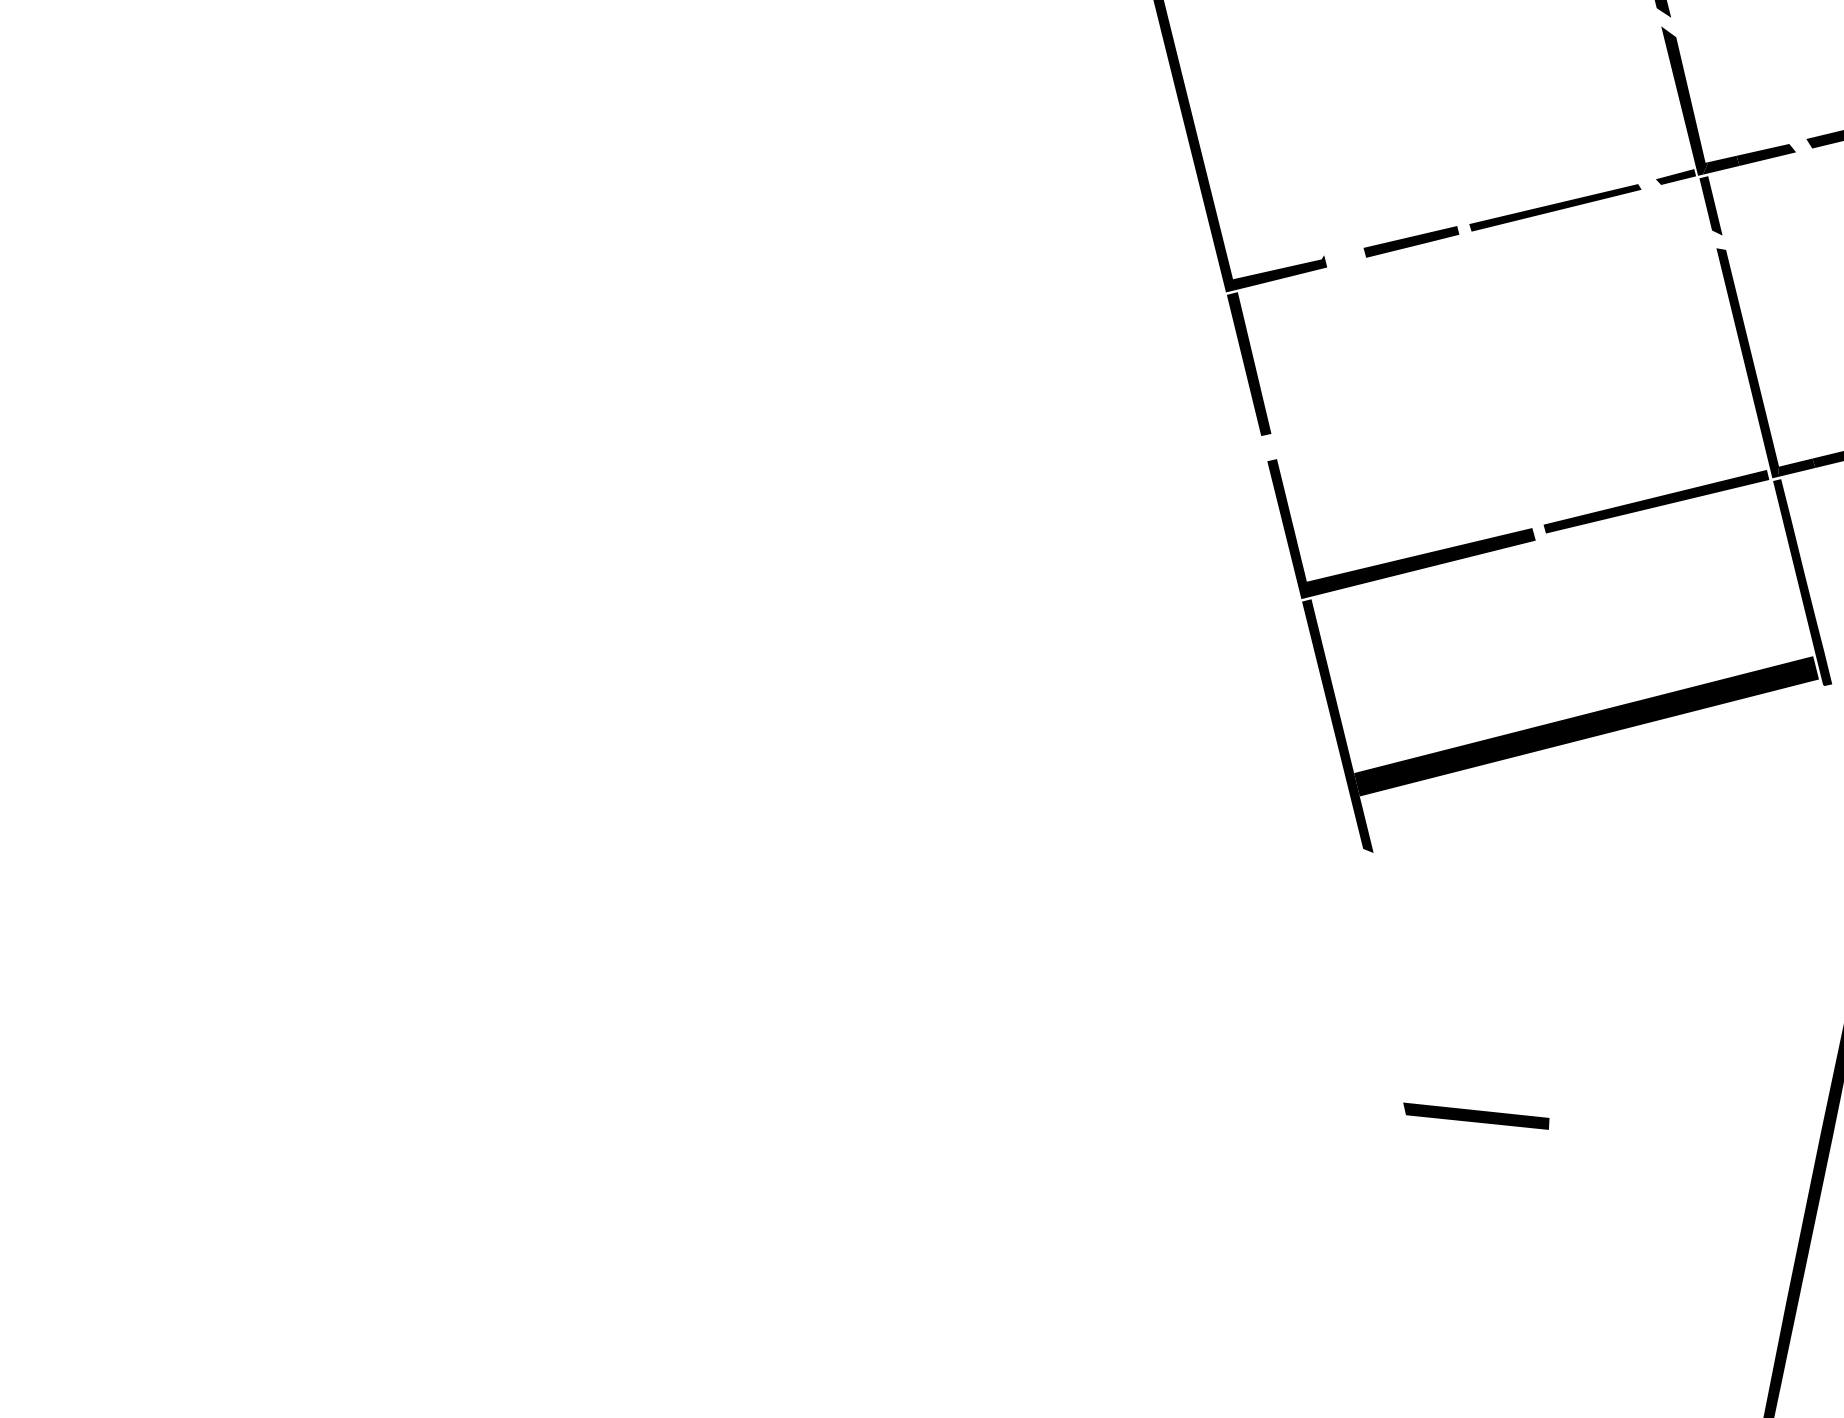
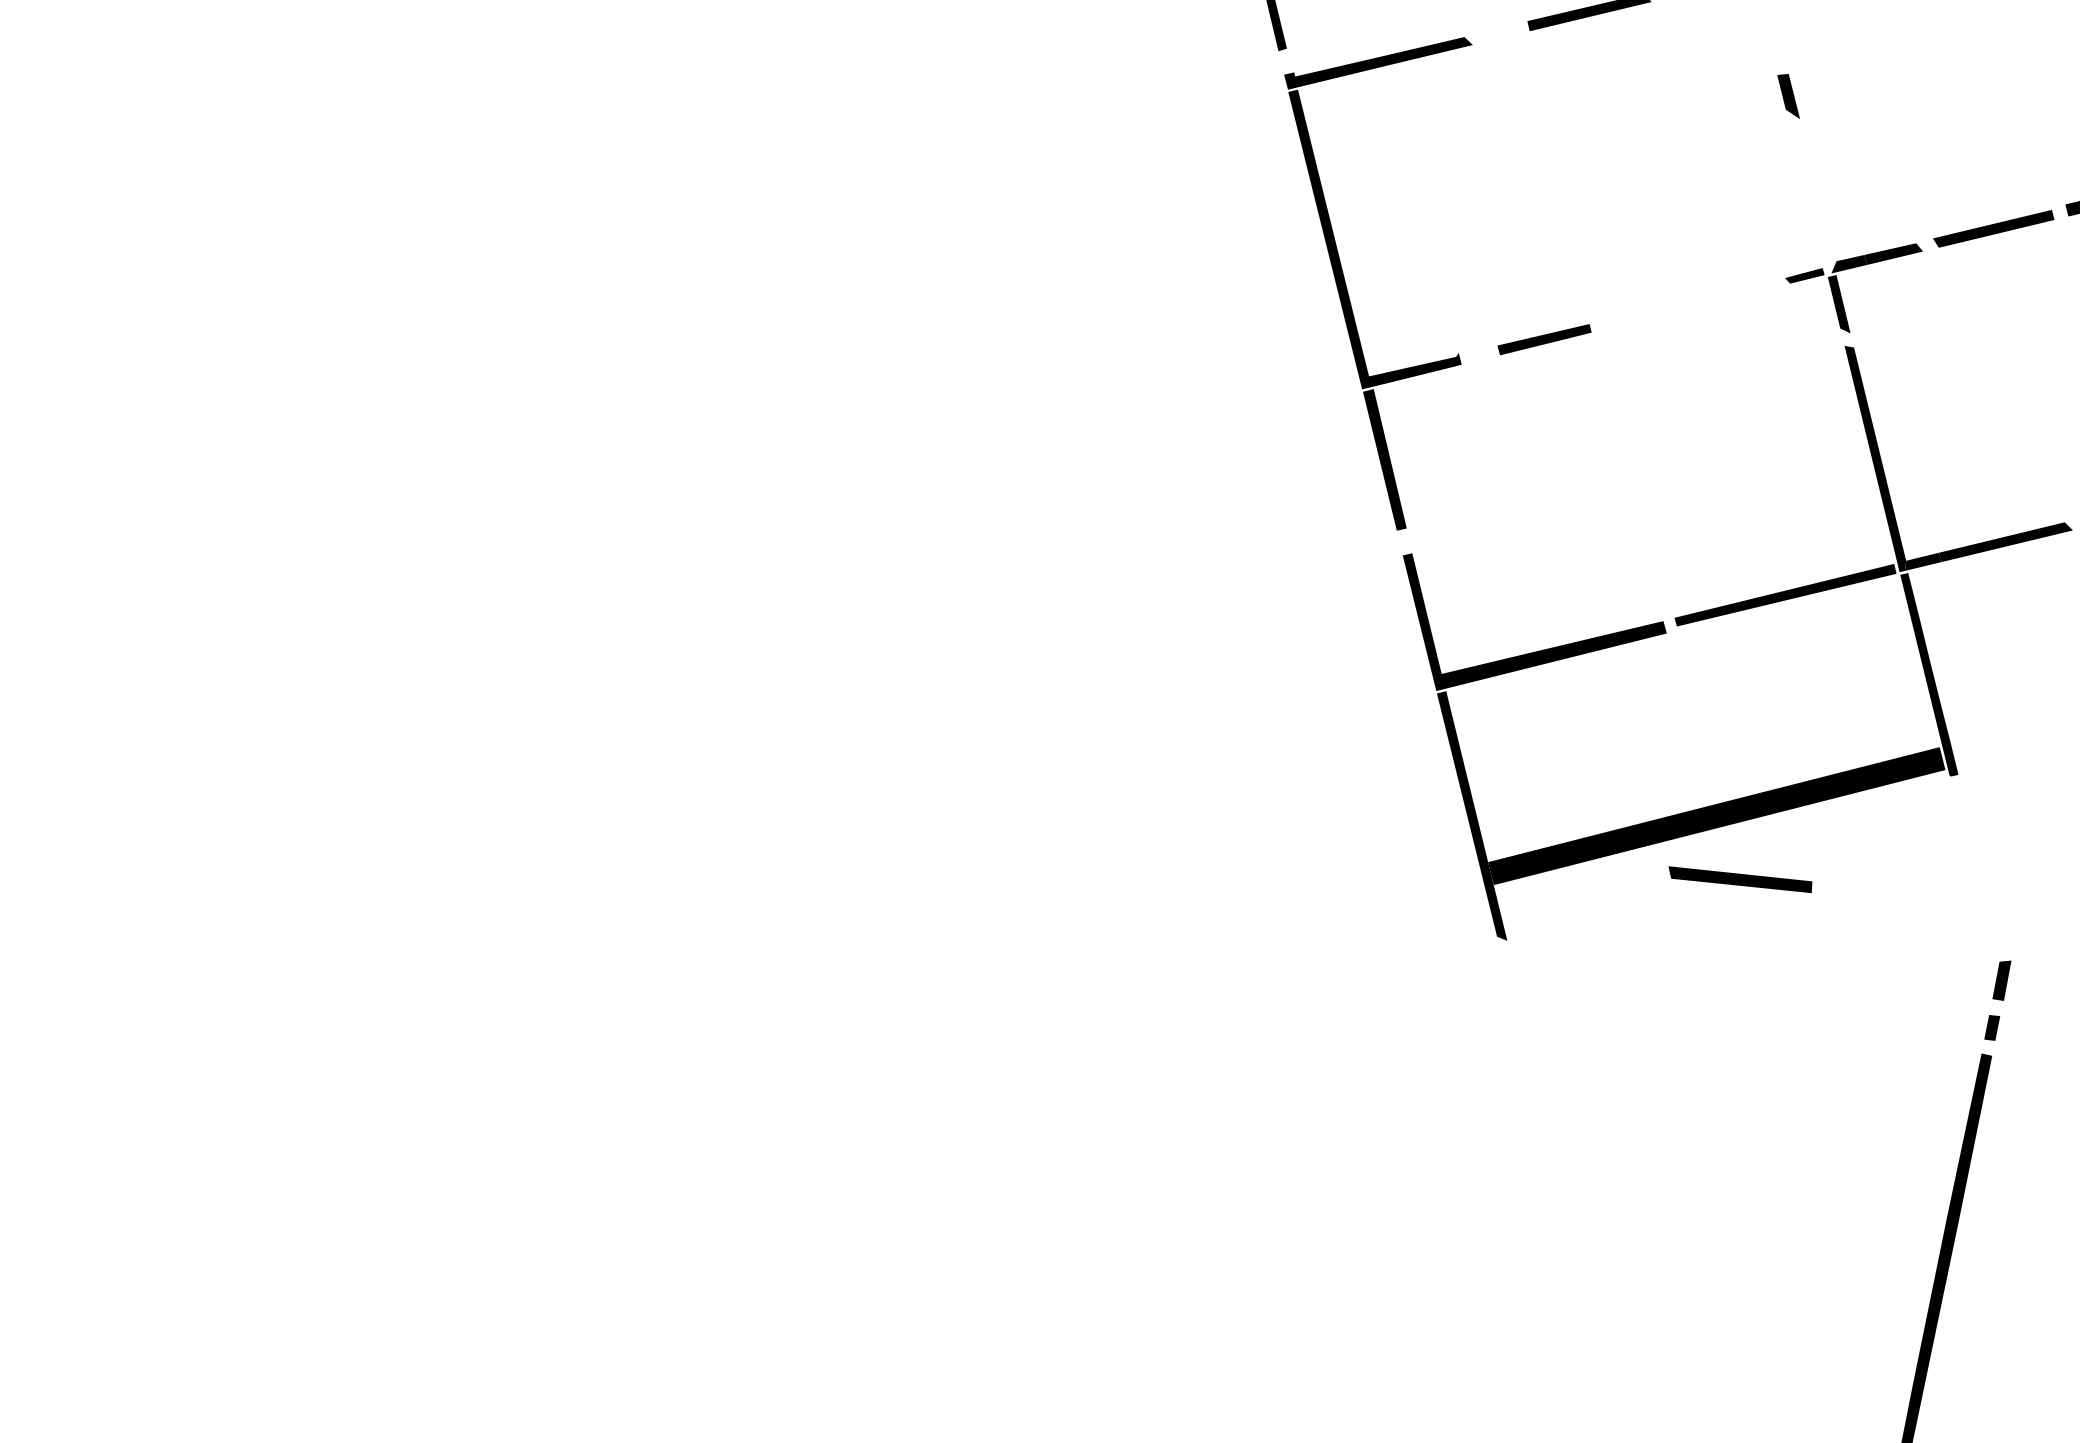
fill: (1684, 100) -> (1813, 200), removed
part: (1554, 207) -> (1685, 305), removed
part: (1476, 1116) -> (1740, 879), moved

